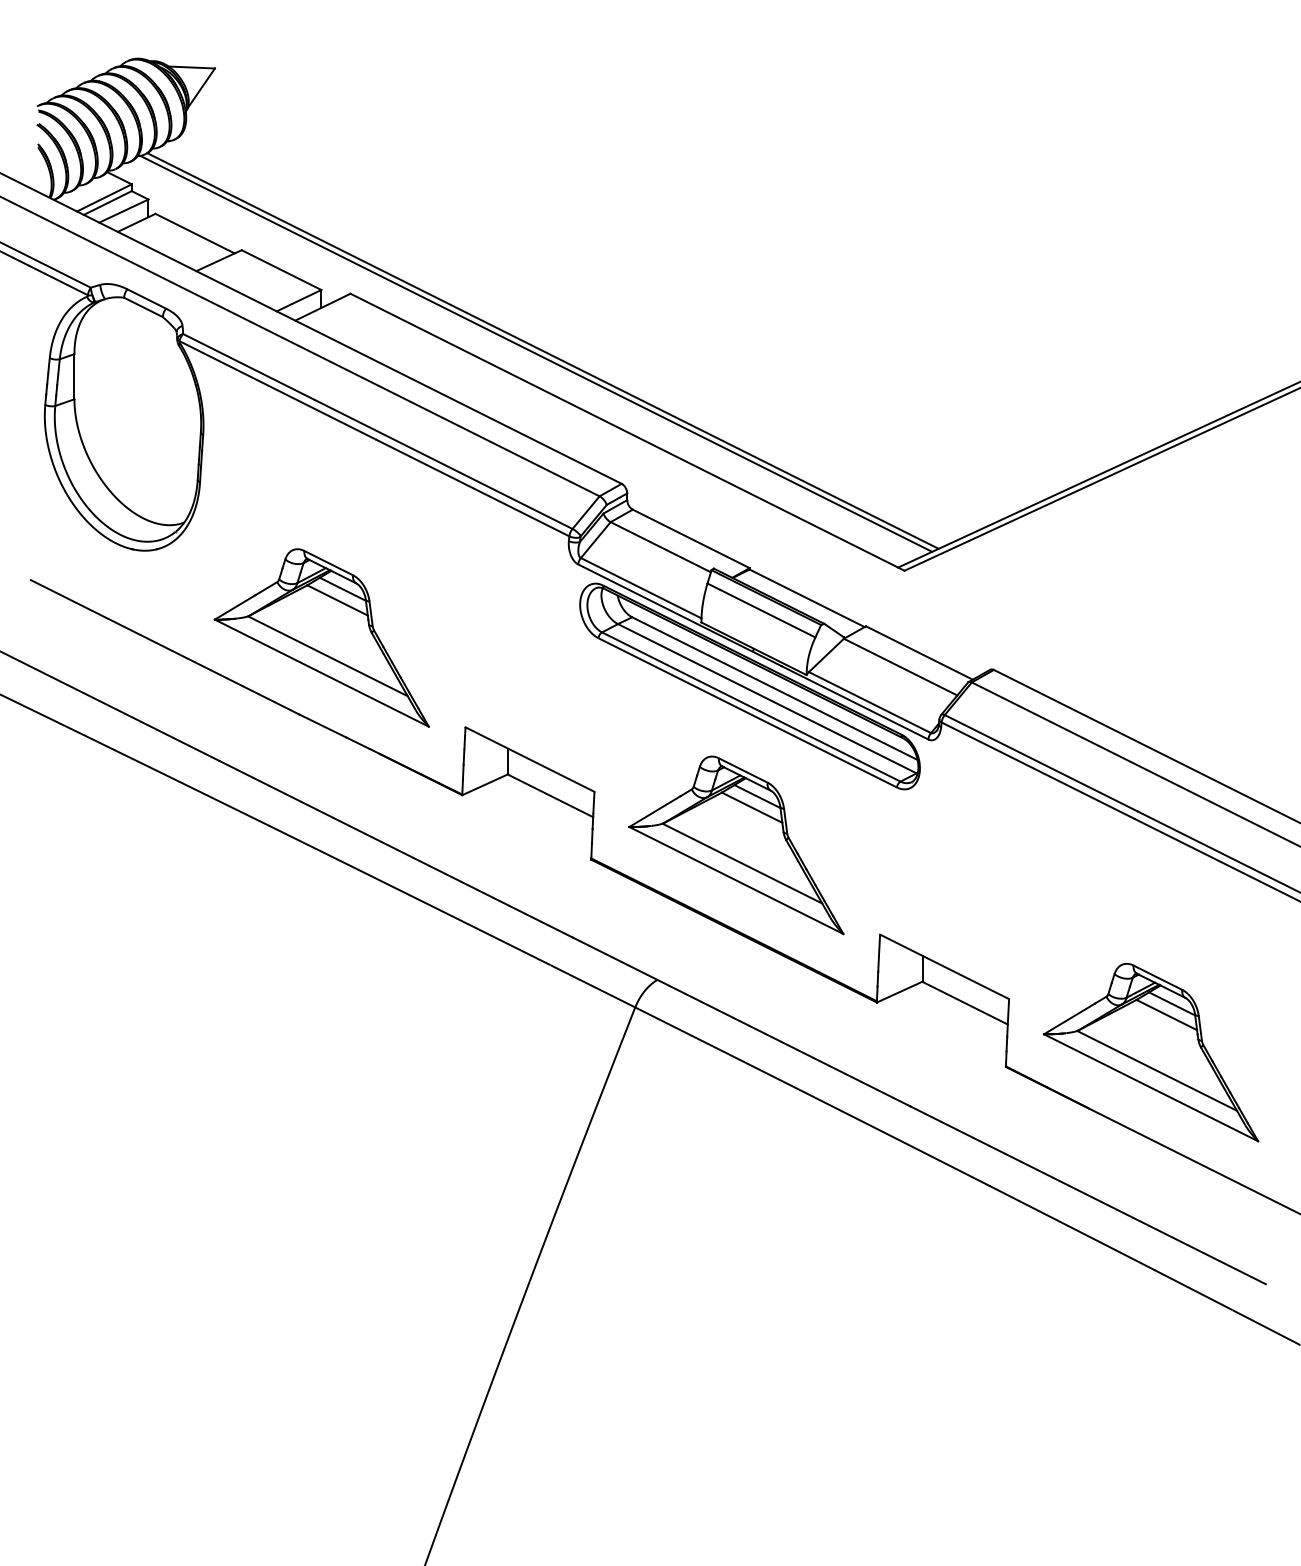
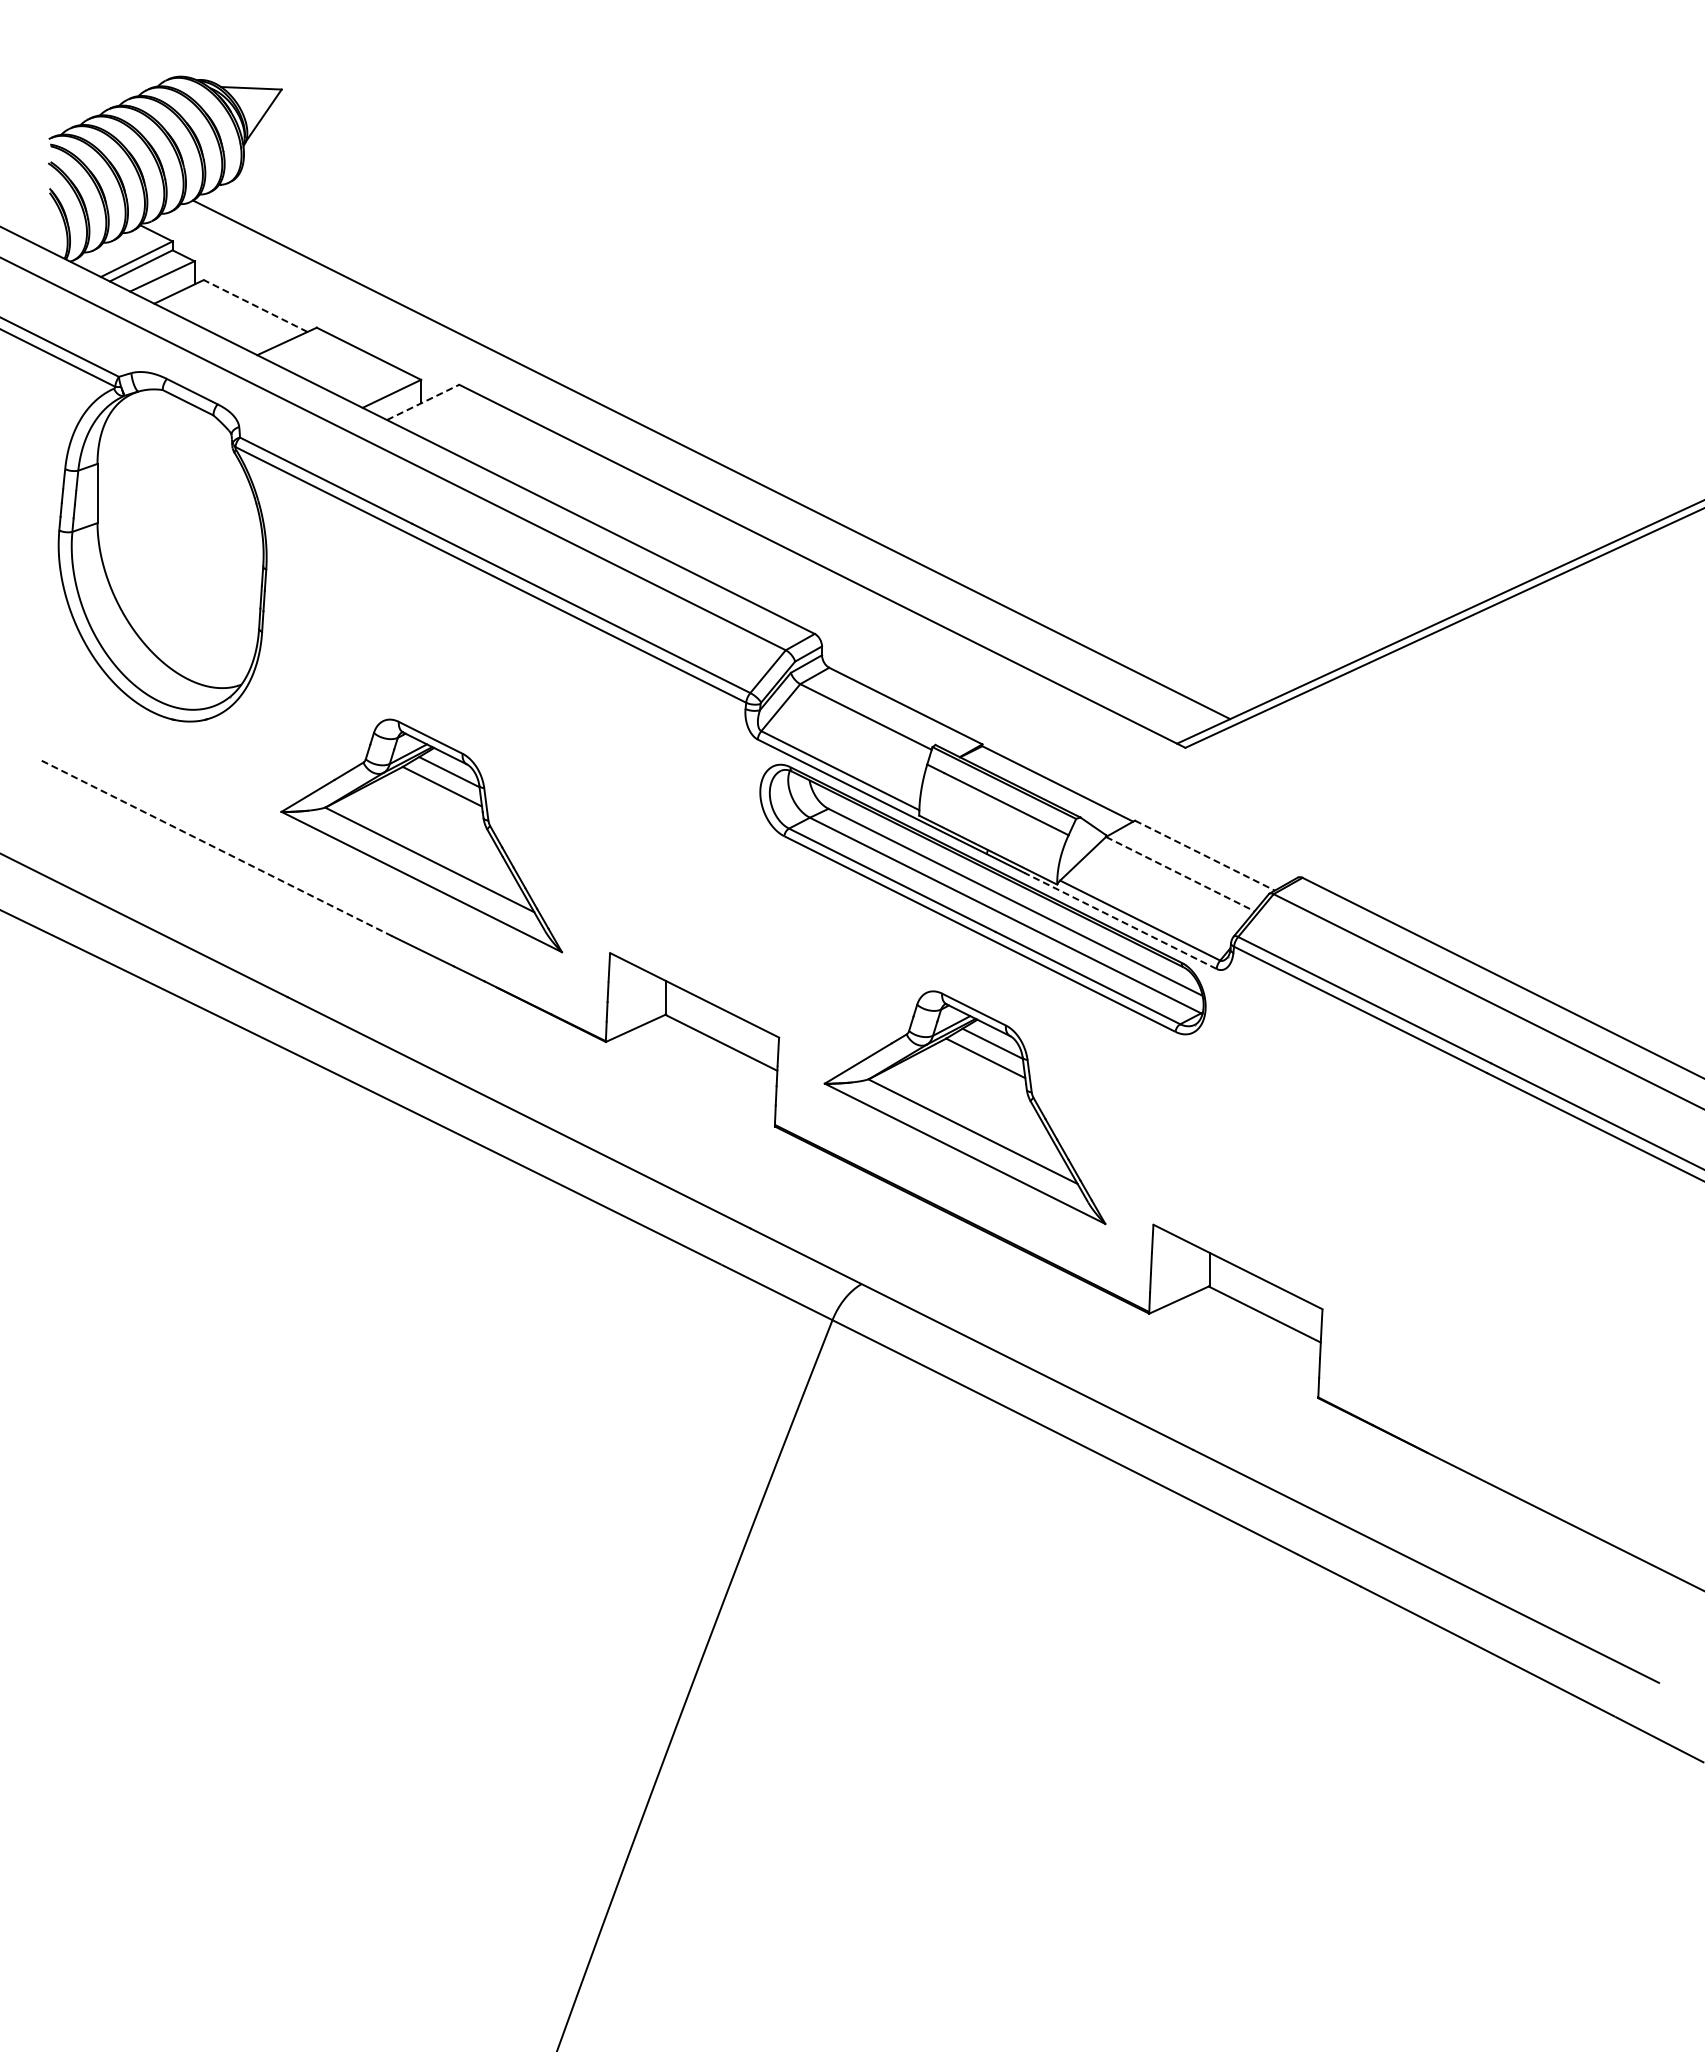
line: (194, 233) -> (255, 305), solid -> dashed
line: (323, 307) -> (423, 402), solid -> dashed
line: (536, 353) -> (702, 463), removed
line: (165, 647) -> (216, 848), solid -> dashed
line: (919, 652) -> (1205, 855), solid -> dashed
line: (900, 667) -> (1180, 874), solid -> dashed
line: (854, 702) -> (1120, 920), solid -> dashed
part: (1151, 1052) -> (1508, 1379), removed

